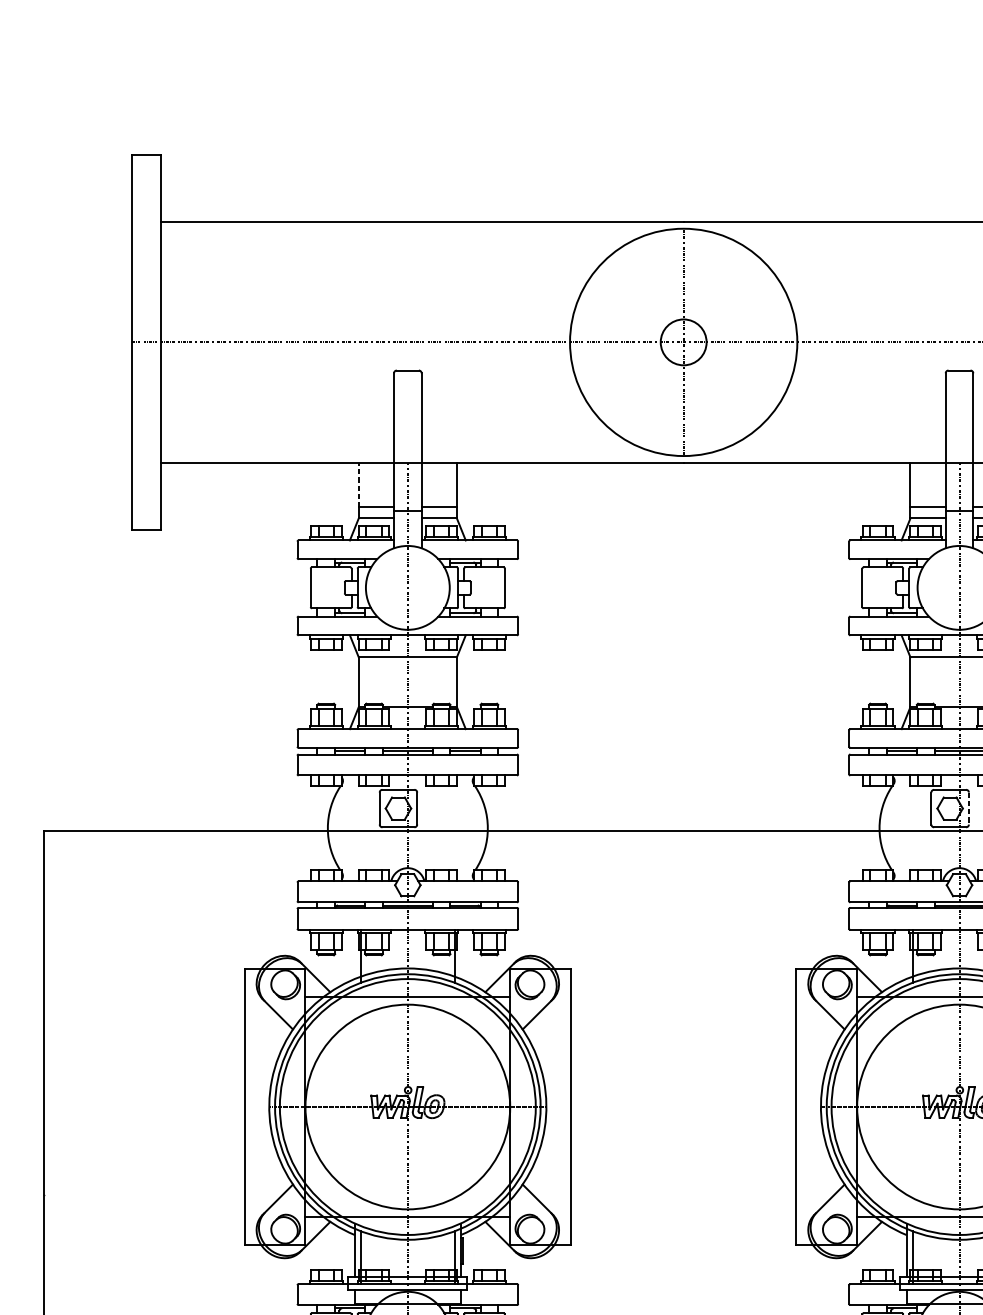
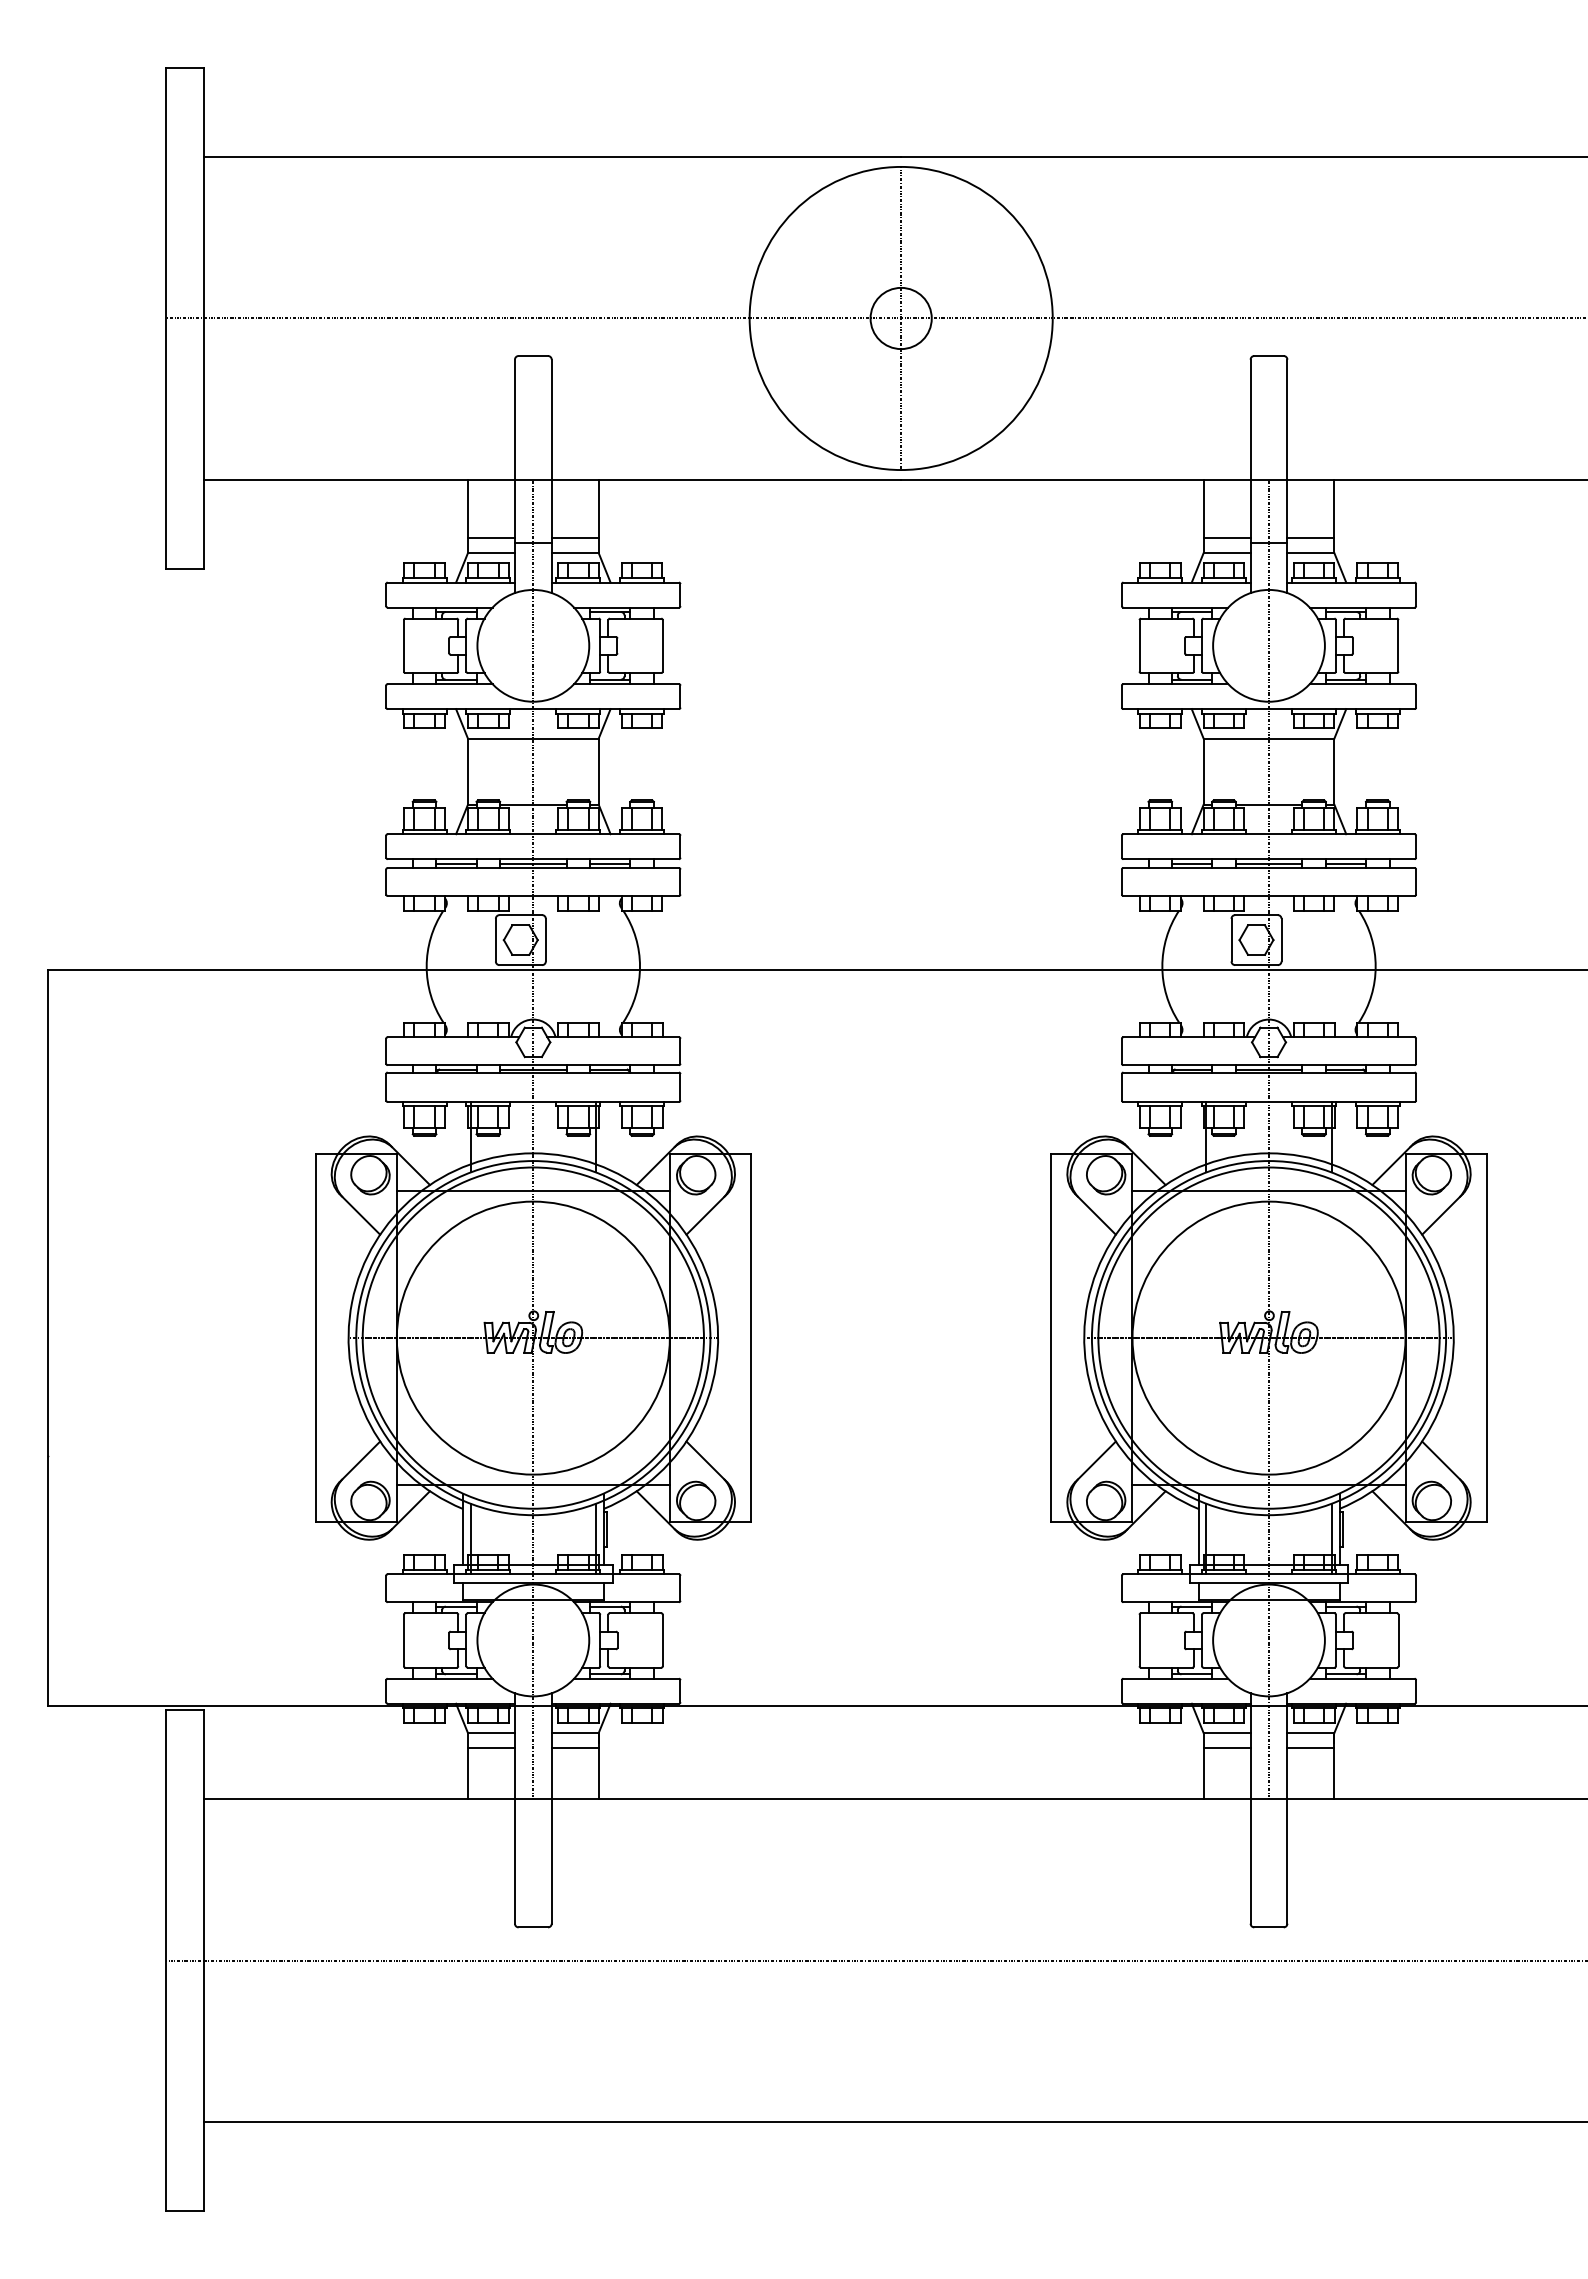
line: (358, 484) -> (467, 508), dashed -> solid
line: (968, 808) -> (1281, 940), dashed -> solid

